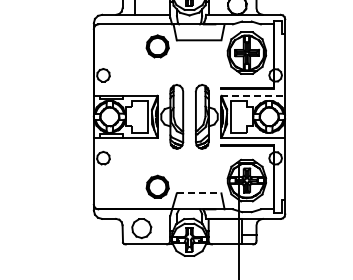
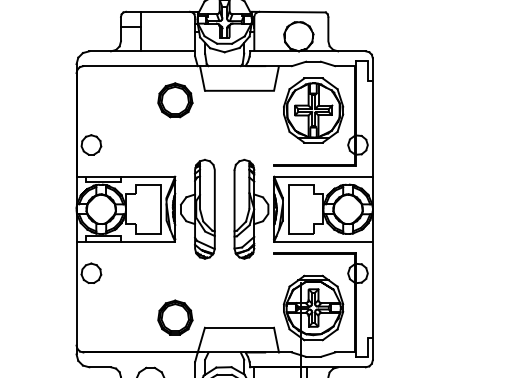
line: (253, 95) -> (323, 176), dashed -> solid
line: (199, 193) -> (240, 327), dashed -> solid

